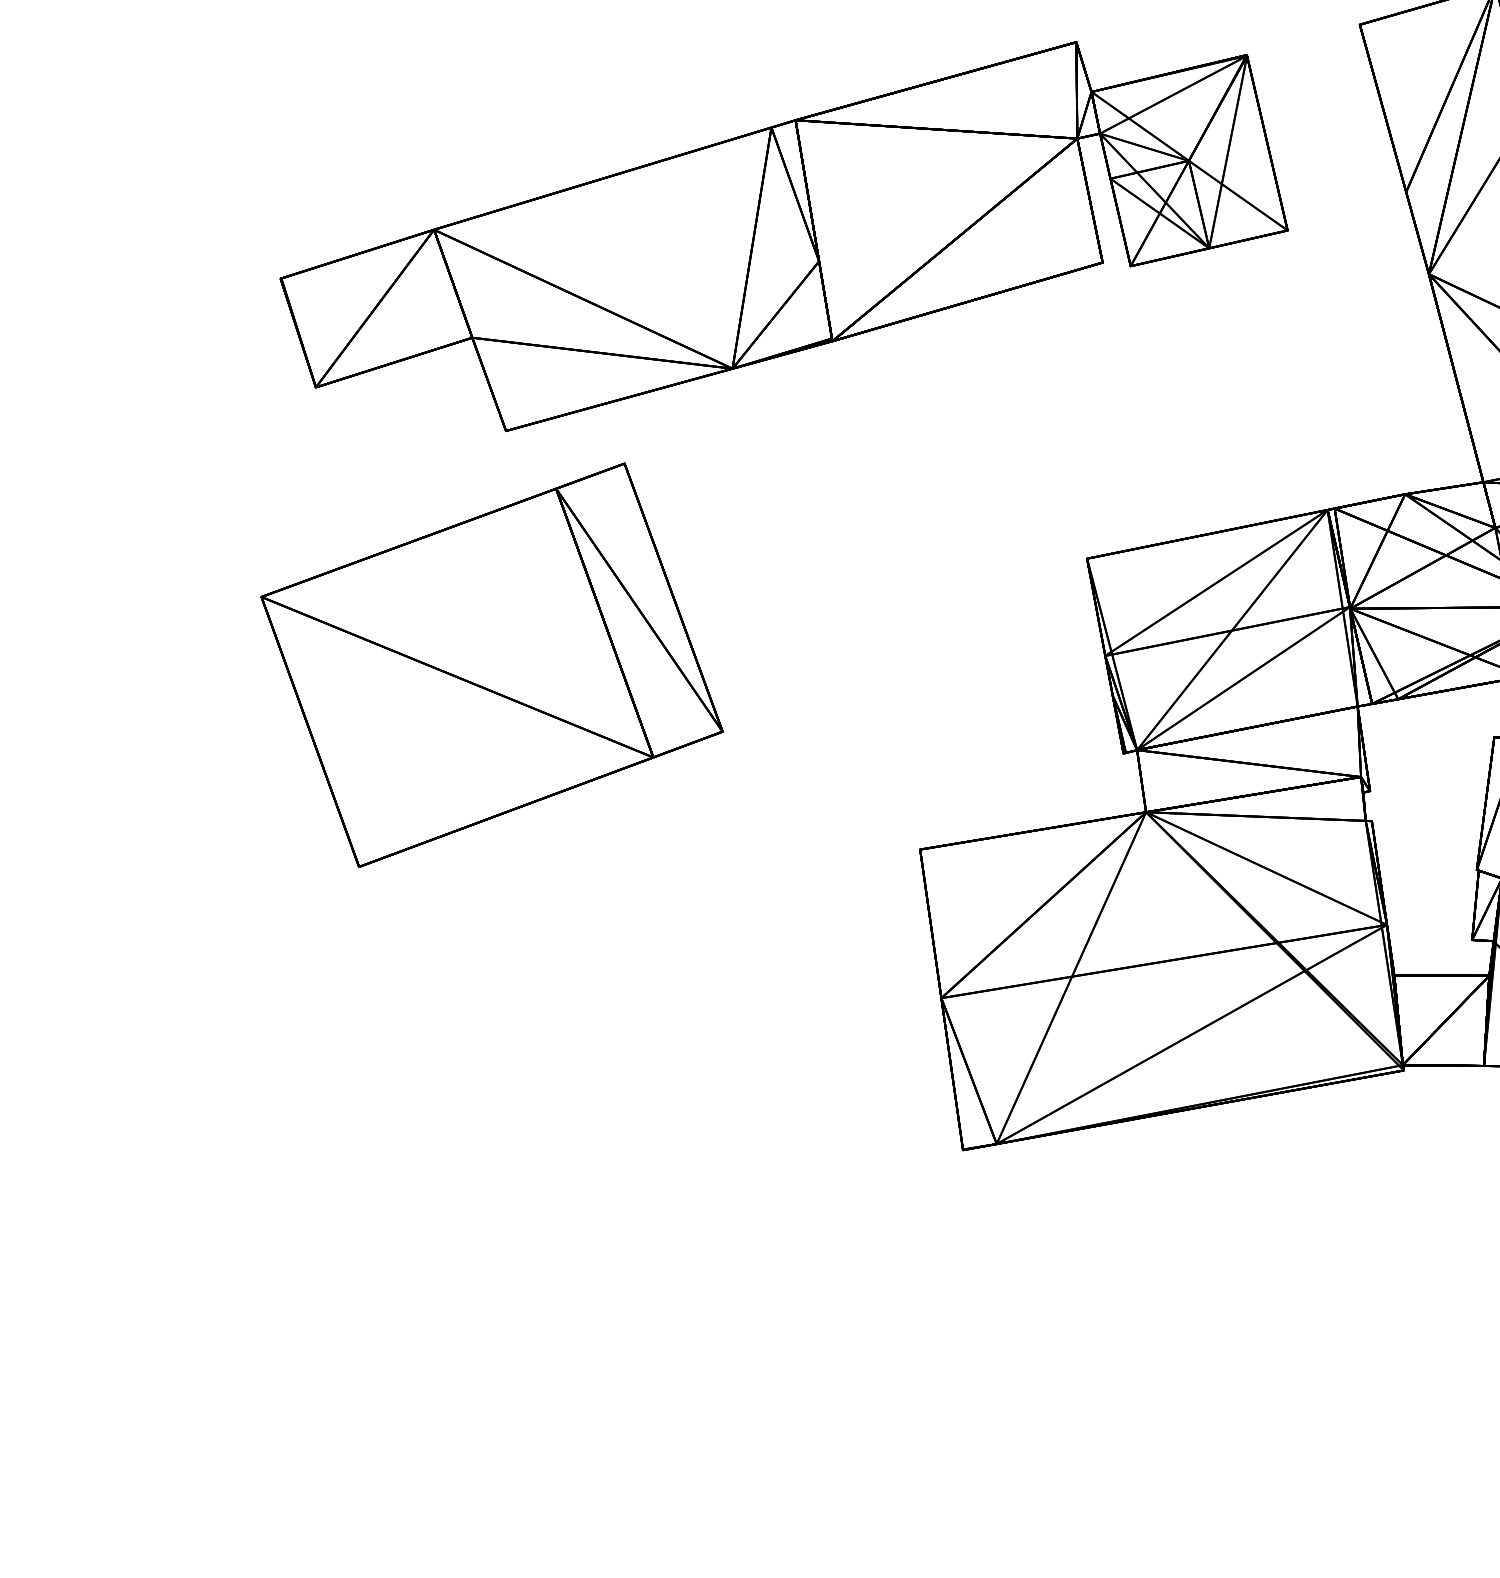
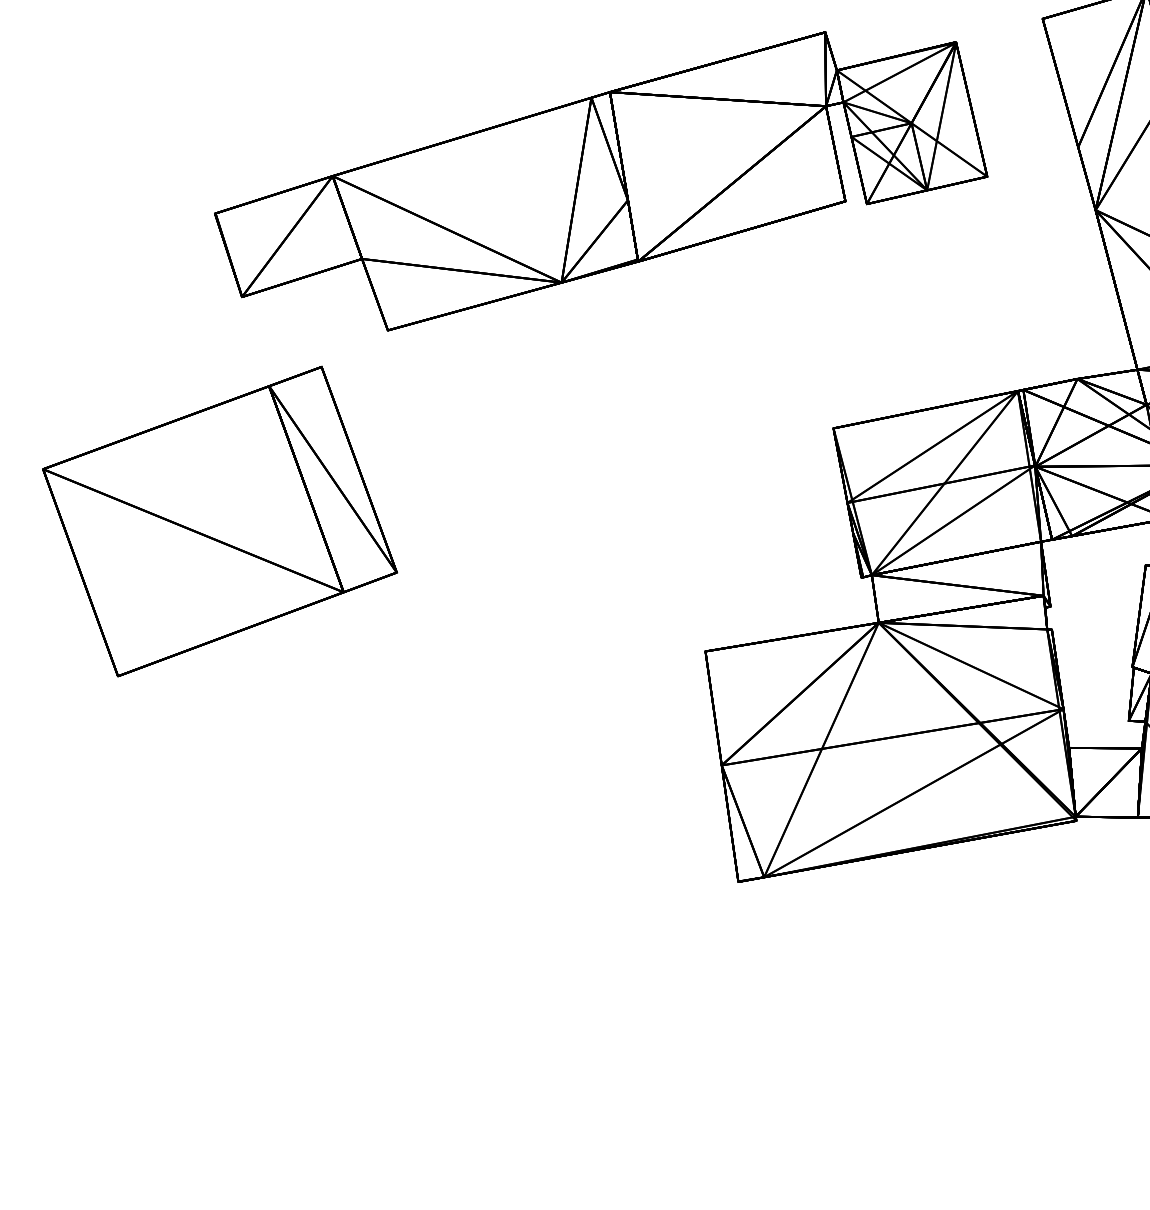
part: (491, 664) -> (219, 521), moved

